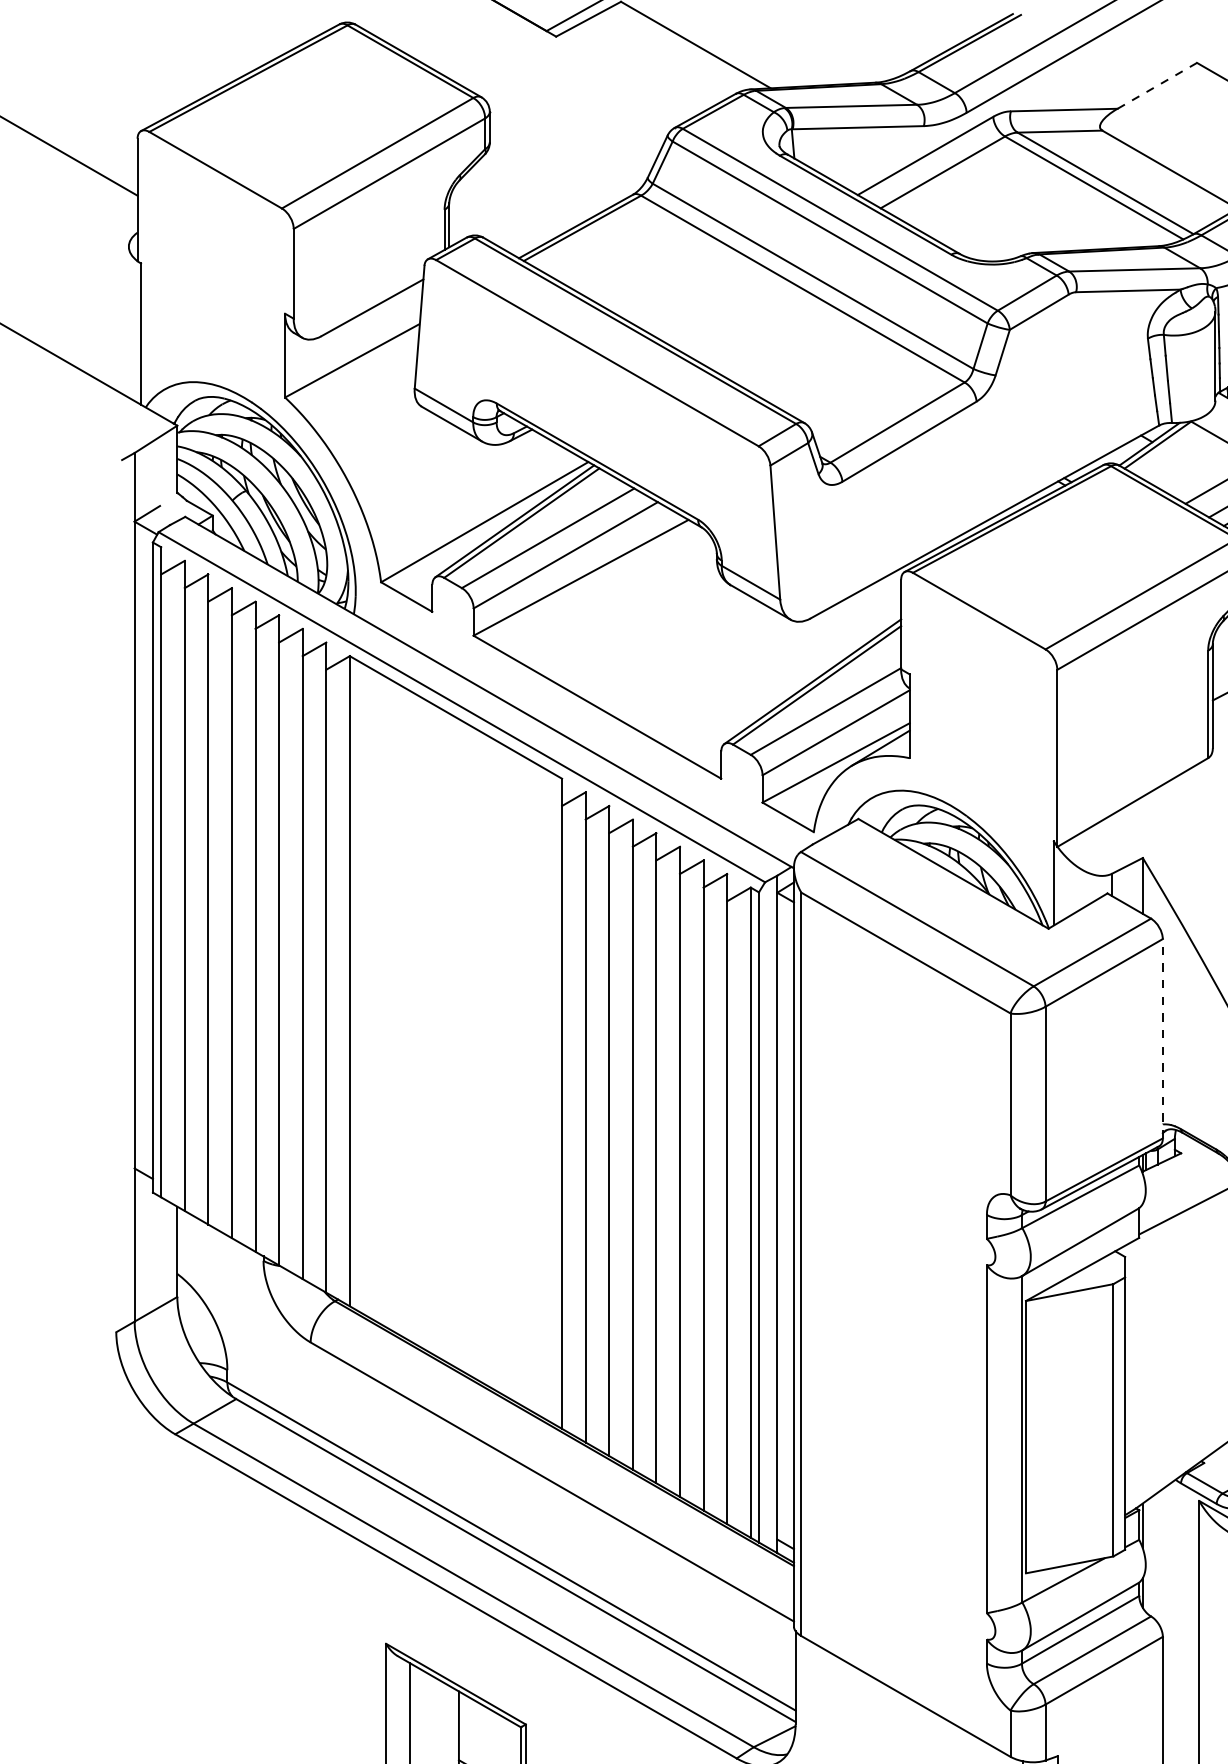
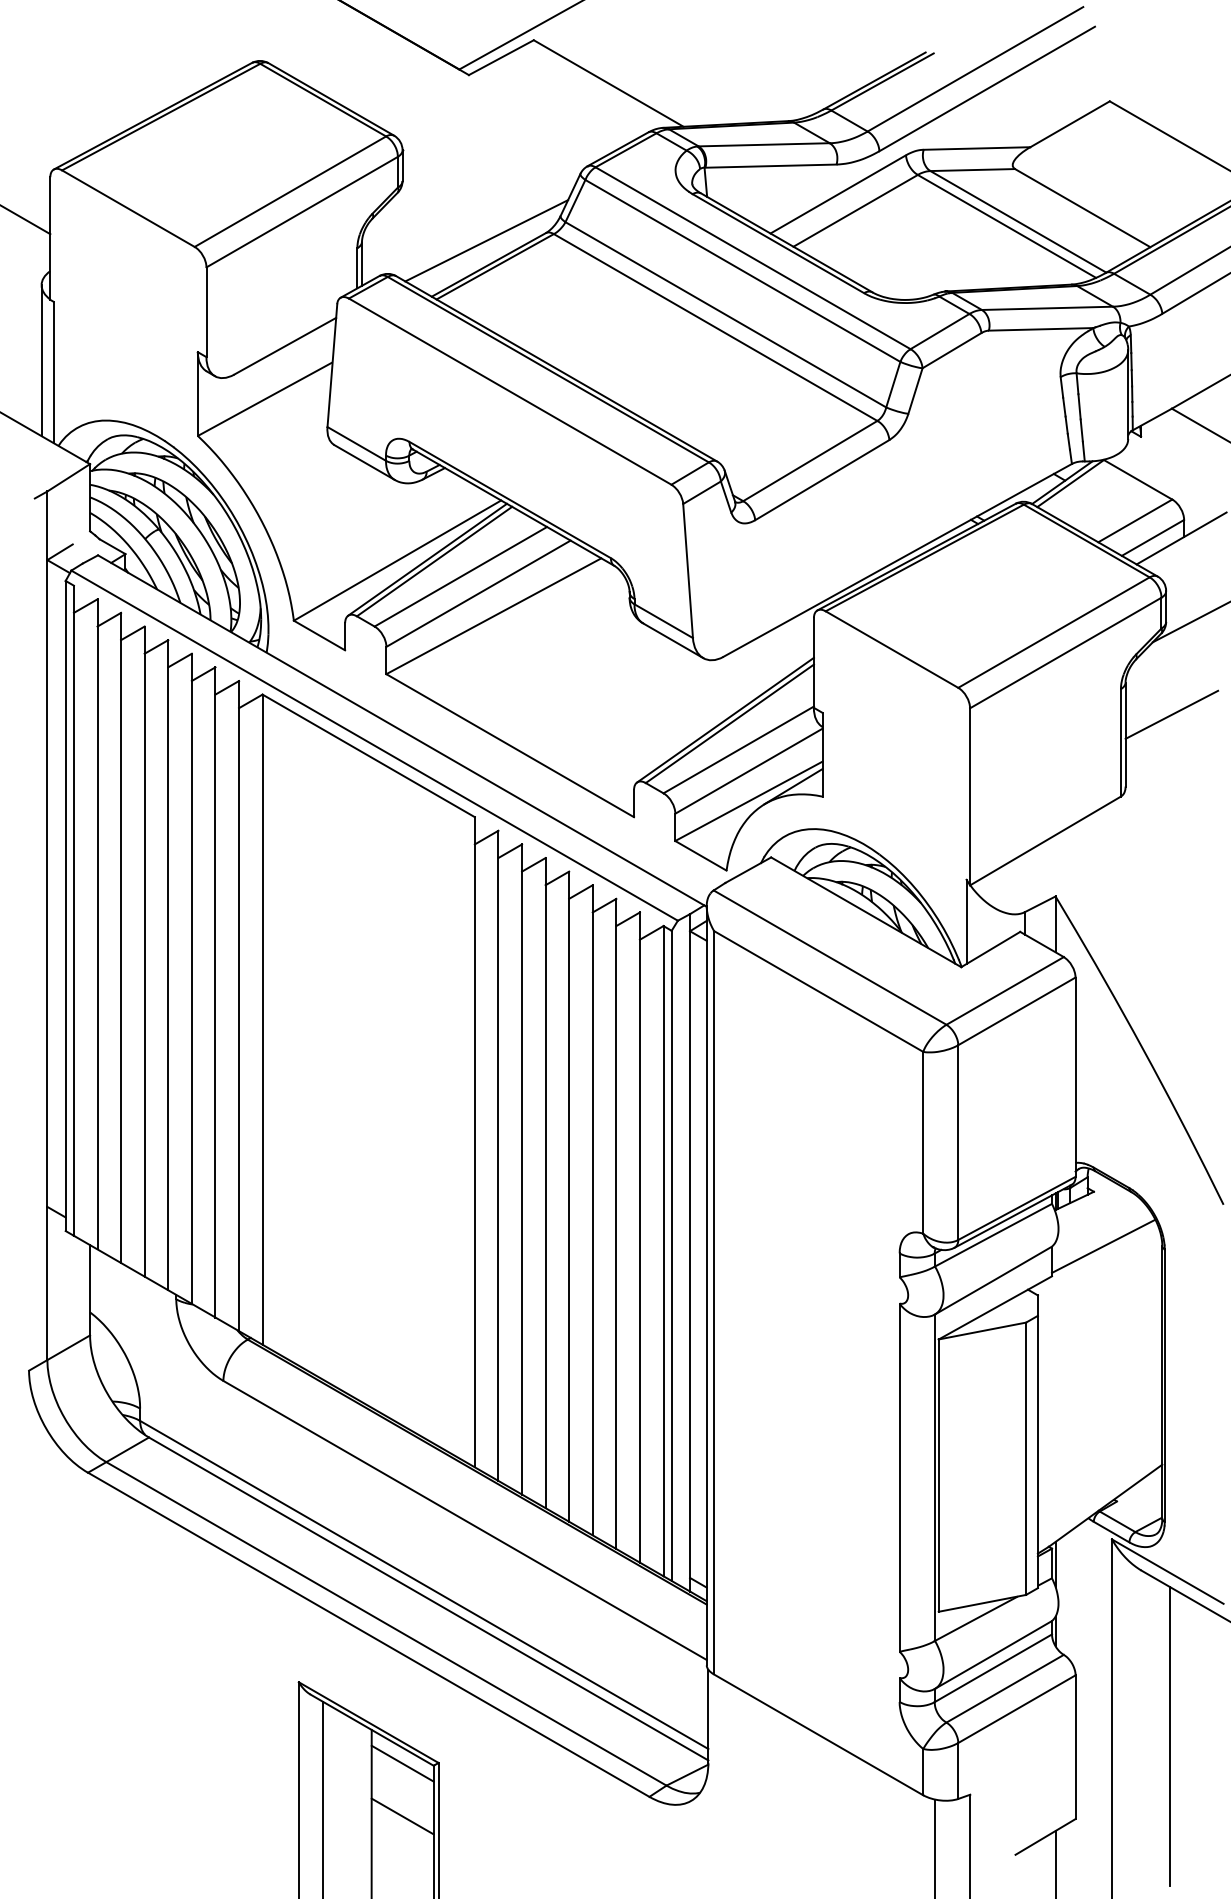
line: (1157, 86) -> (1070, 124), dashed -> solid
line: (573, 202) -> (486, 240), added
line: (128, 322) -> (41, 360), added
line: (1162, 1039) -> (1075, 1077), dashed -> solid
line: (489, 1725) -> (402, 1763), added

